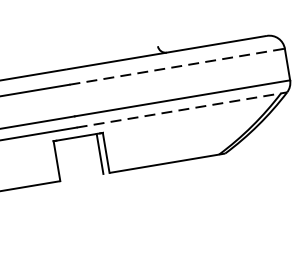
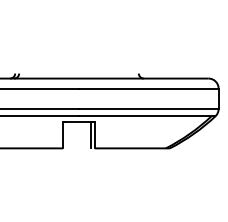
line: (176, 66) -> (148, 88), dashed -> solid
line: (182, 110) -> (147, 116), dashed -> solid

